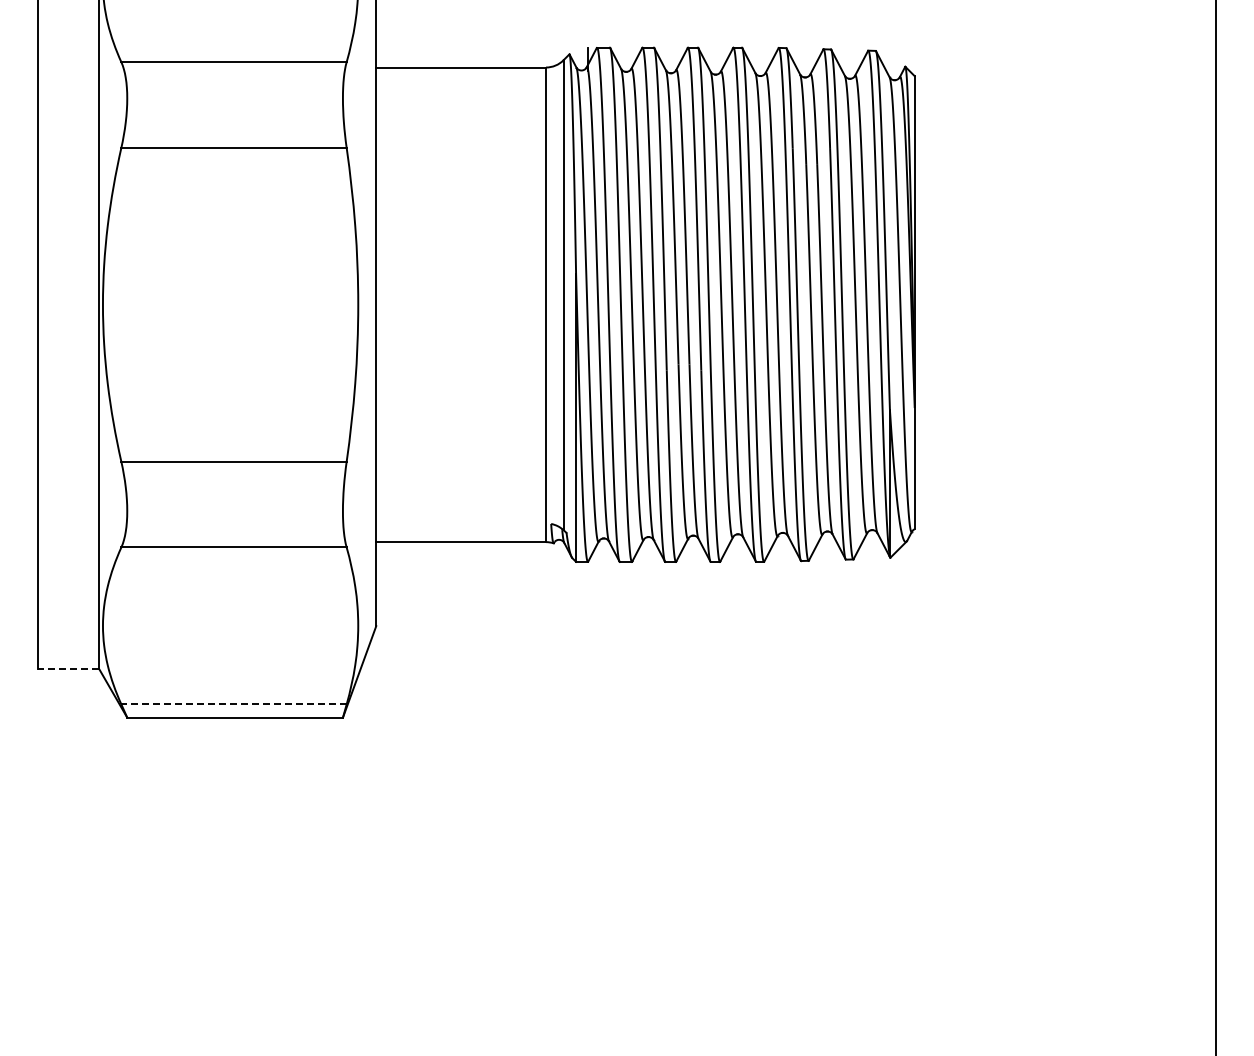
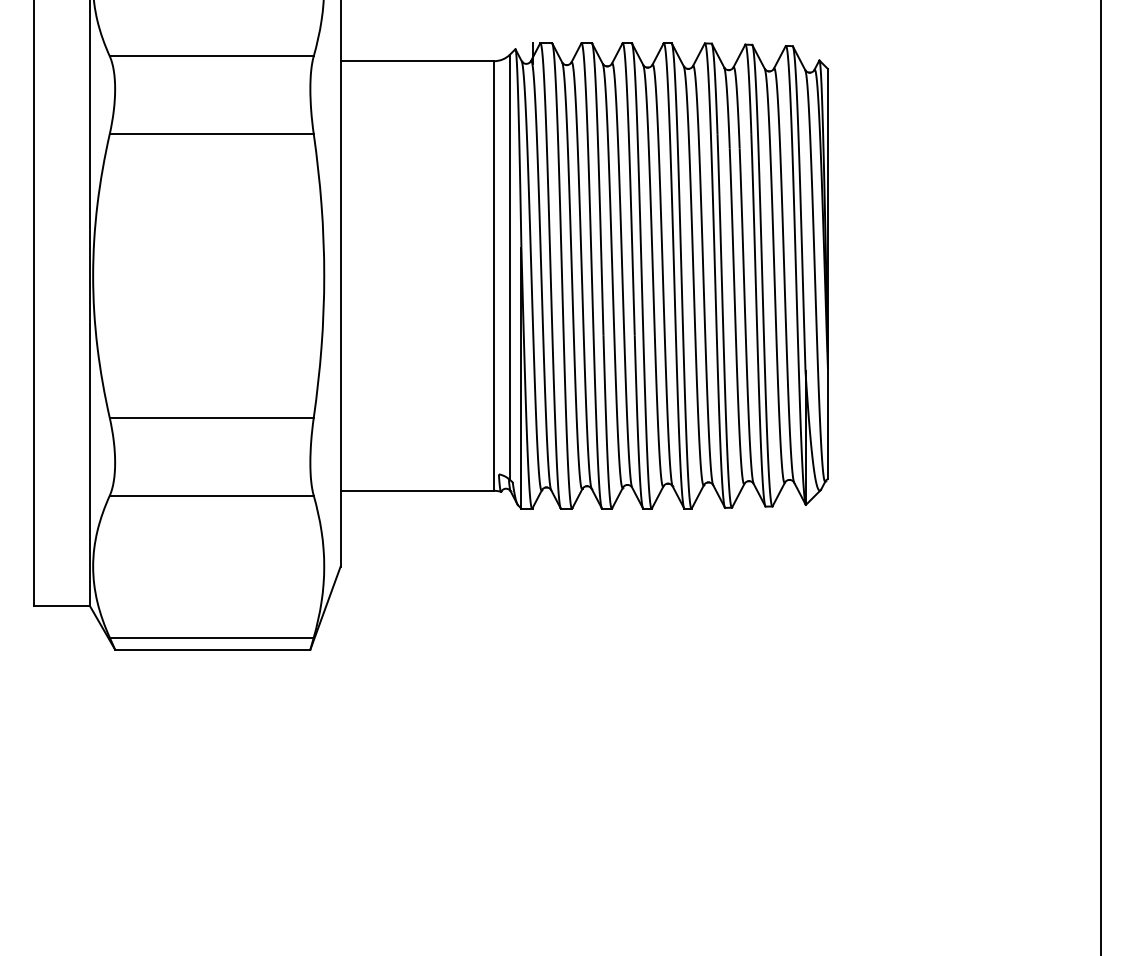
line: (68, 669) -> (61, 606), dashed -> solid
line: (234, 704) -> (212, 637), dashed -> solid

